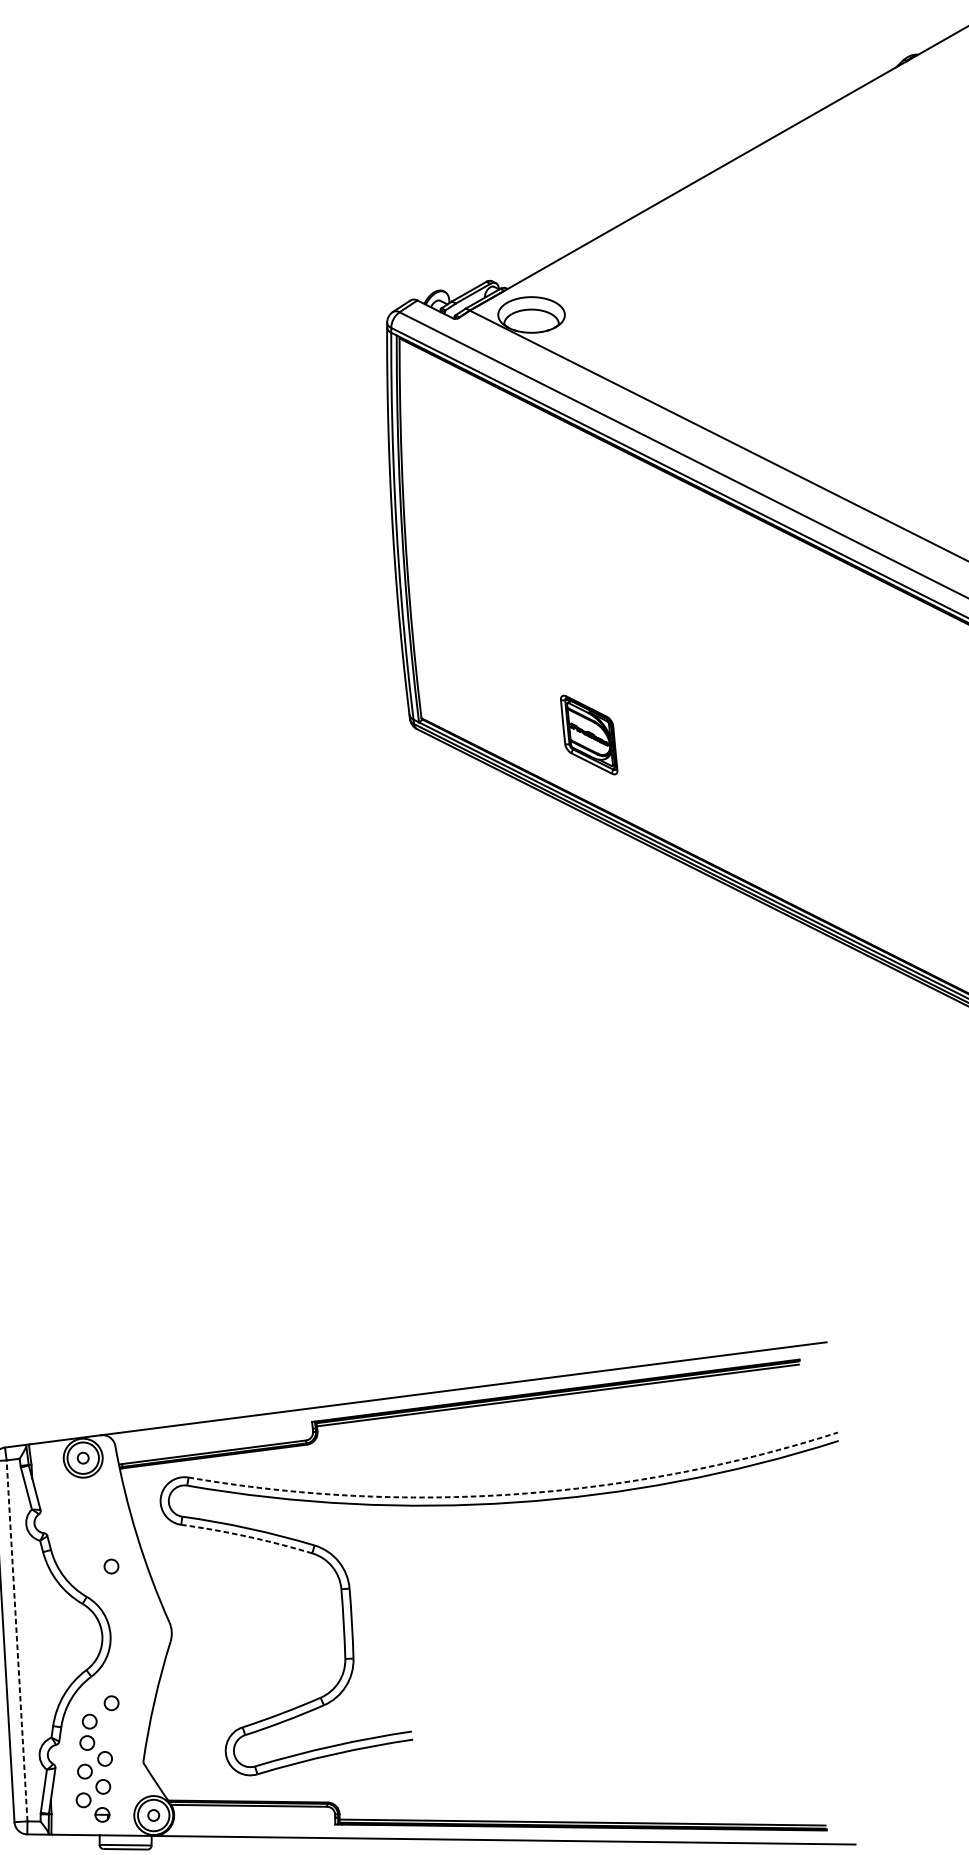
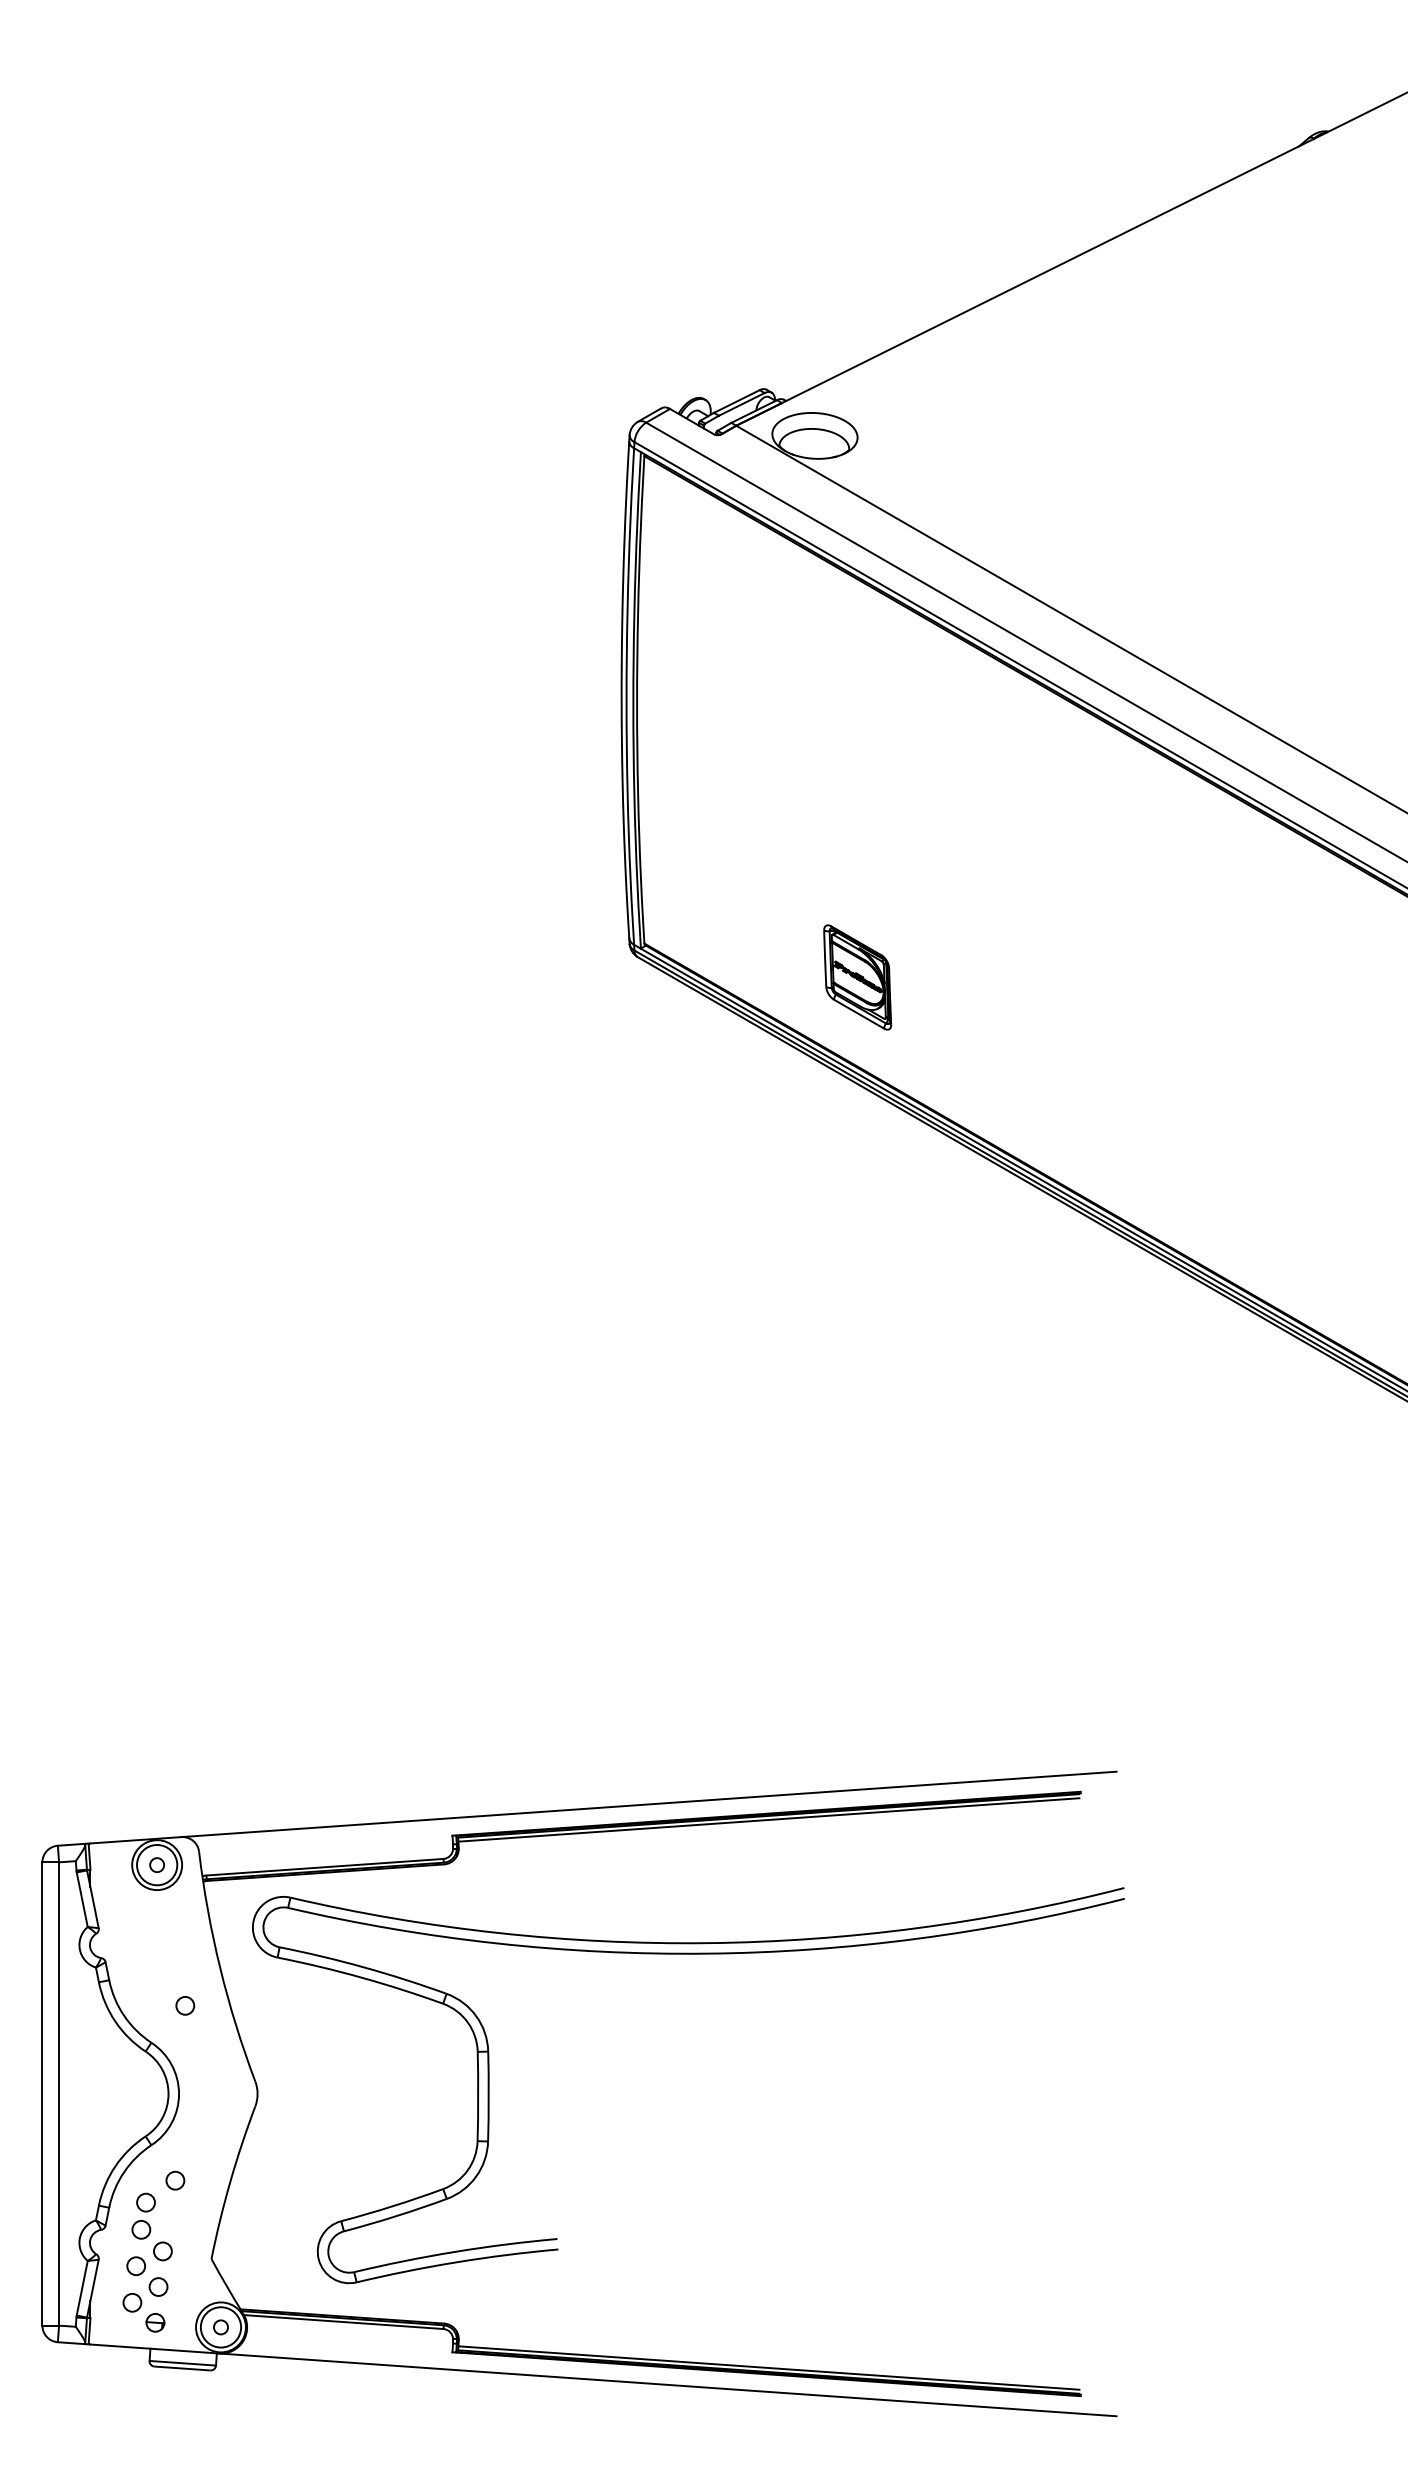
arc: (516, 1494) -> (708, 1943), dashed -> solid
arc: (247, 1536) -> (361, 1977), dashed -> solid
line: (17, 1640) -> (59, 2093), dashed -> solid

